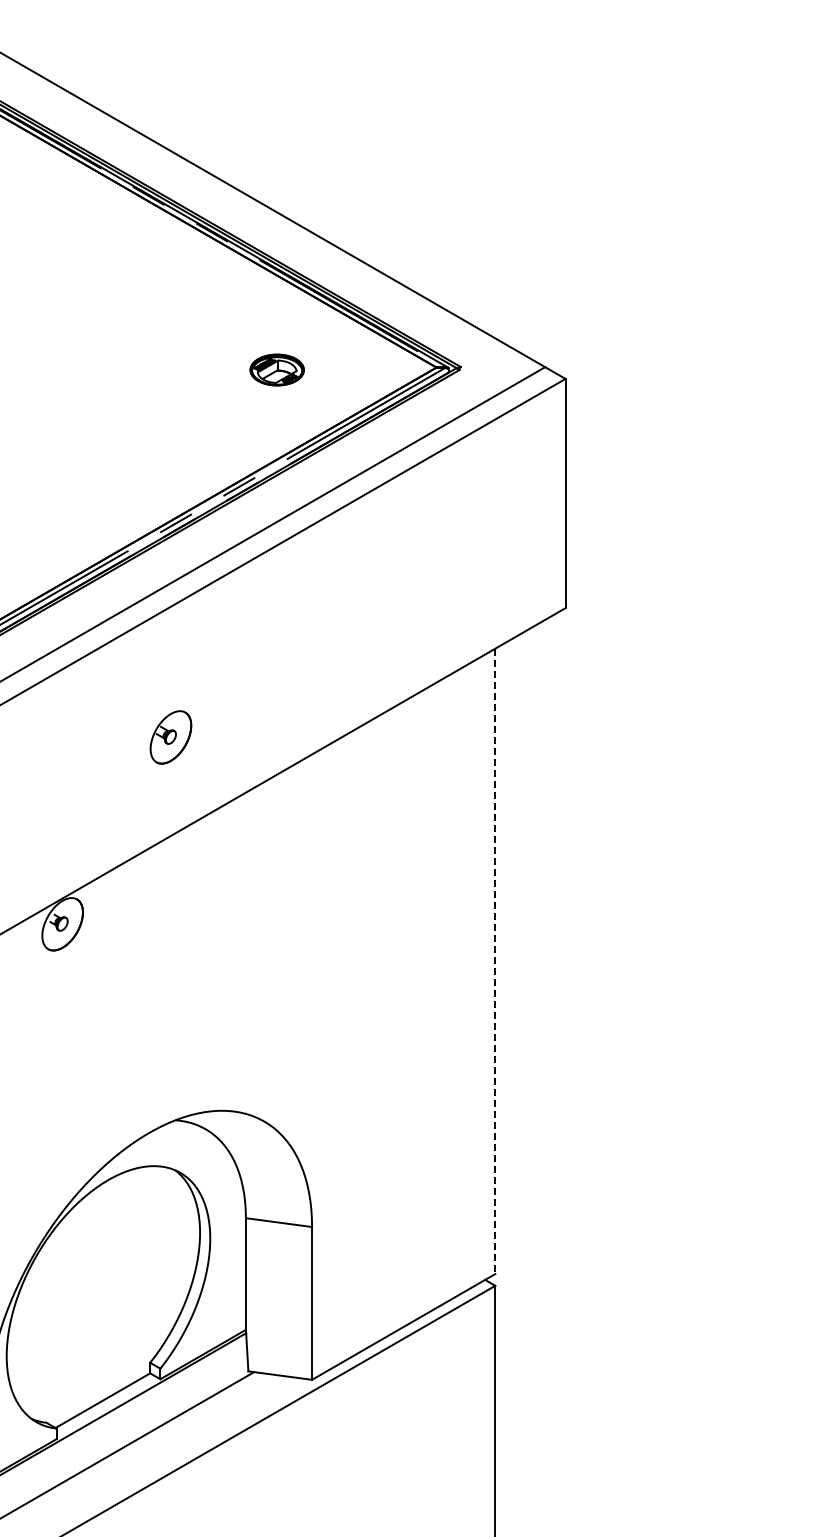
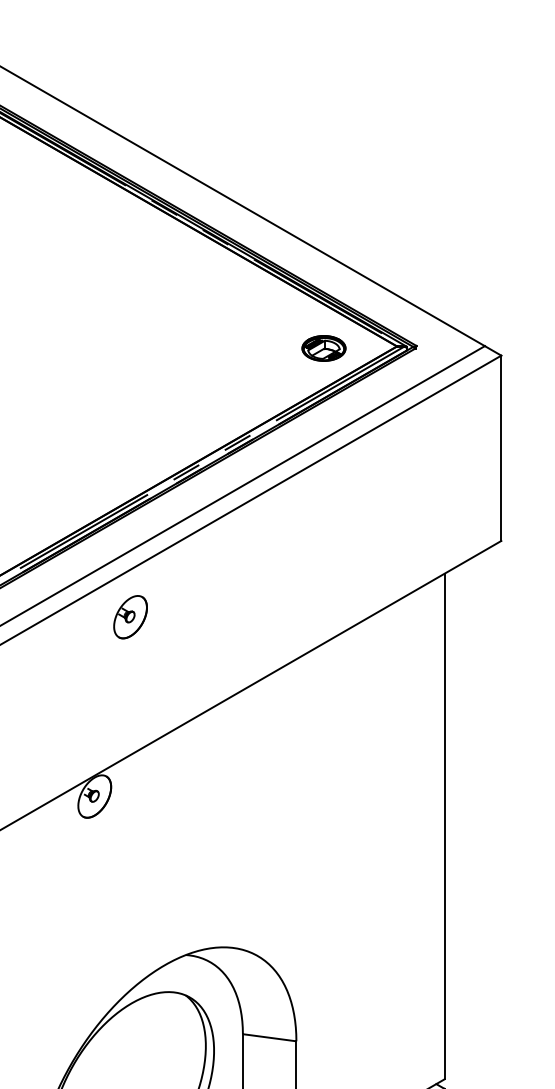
part: (276, 369) -> (323, 348), moved
part: (170, 737) -> (130, 617), moved
line: (495, 961) -> (444, 826), dashed -> solid

